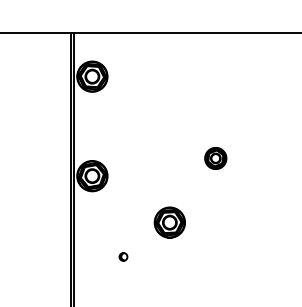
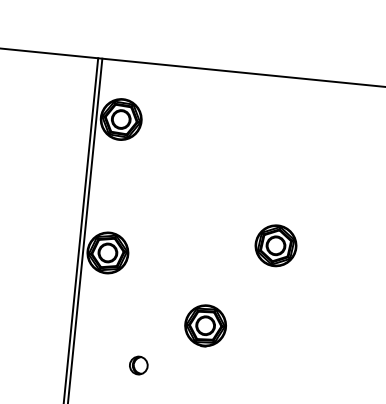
part: (215, 158) -> (275, 245), size x1.43
part: (123, 256) -> (138, 364), size x1.67

